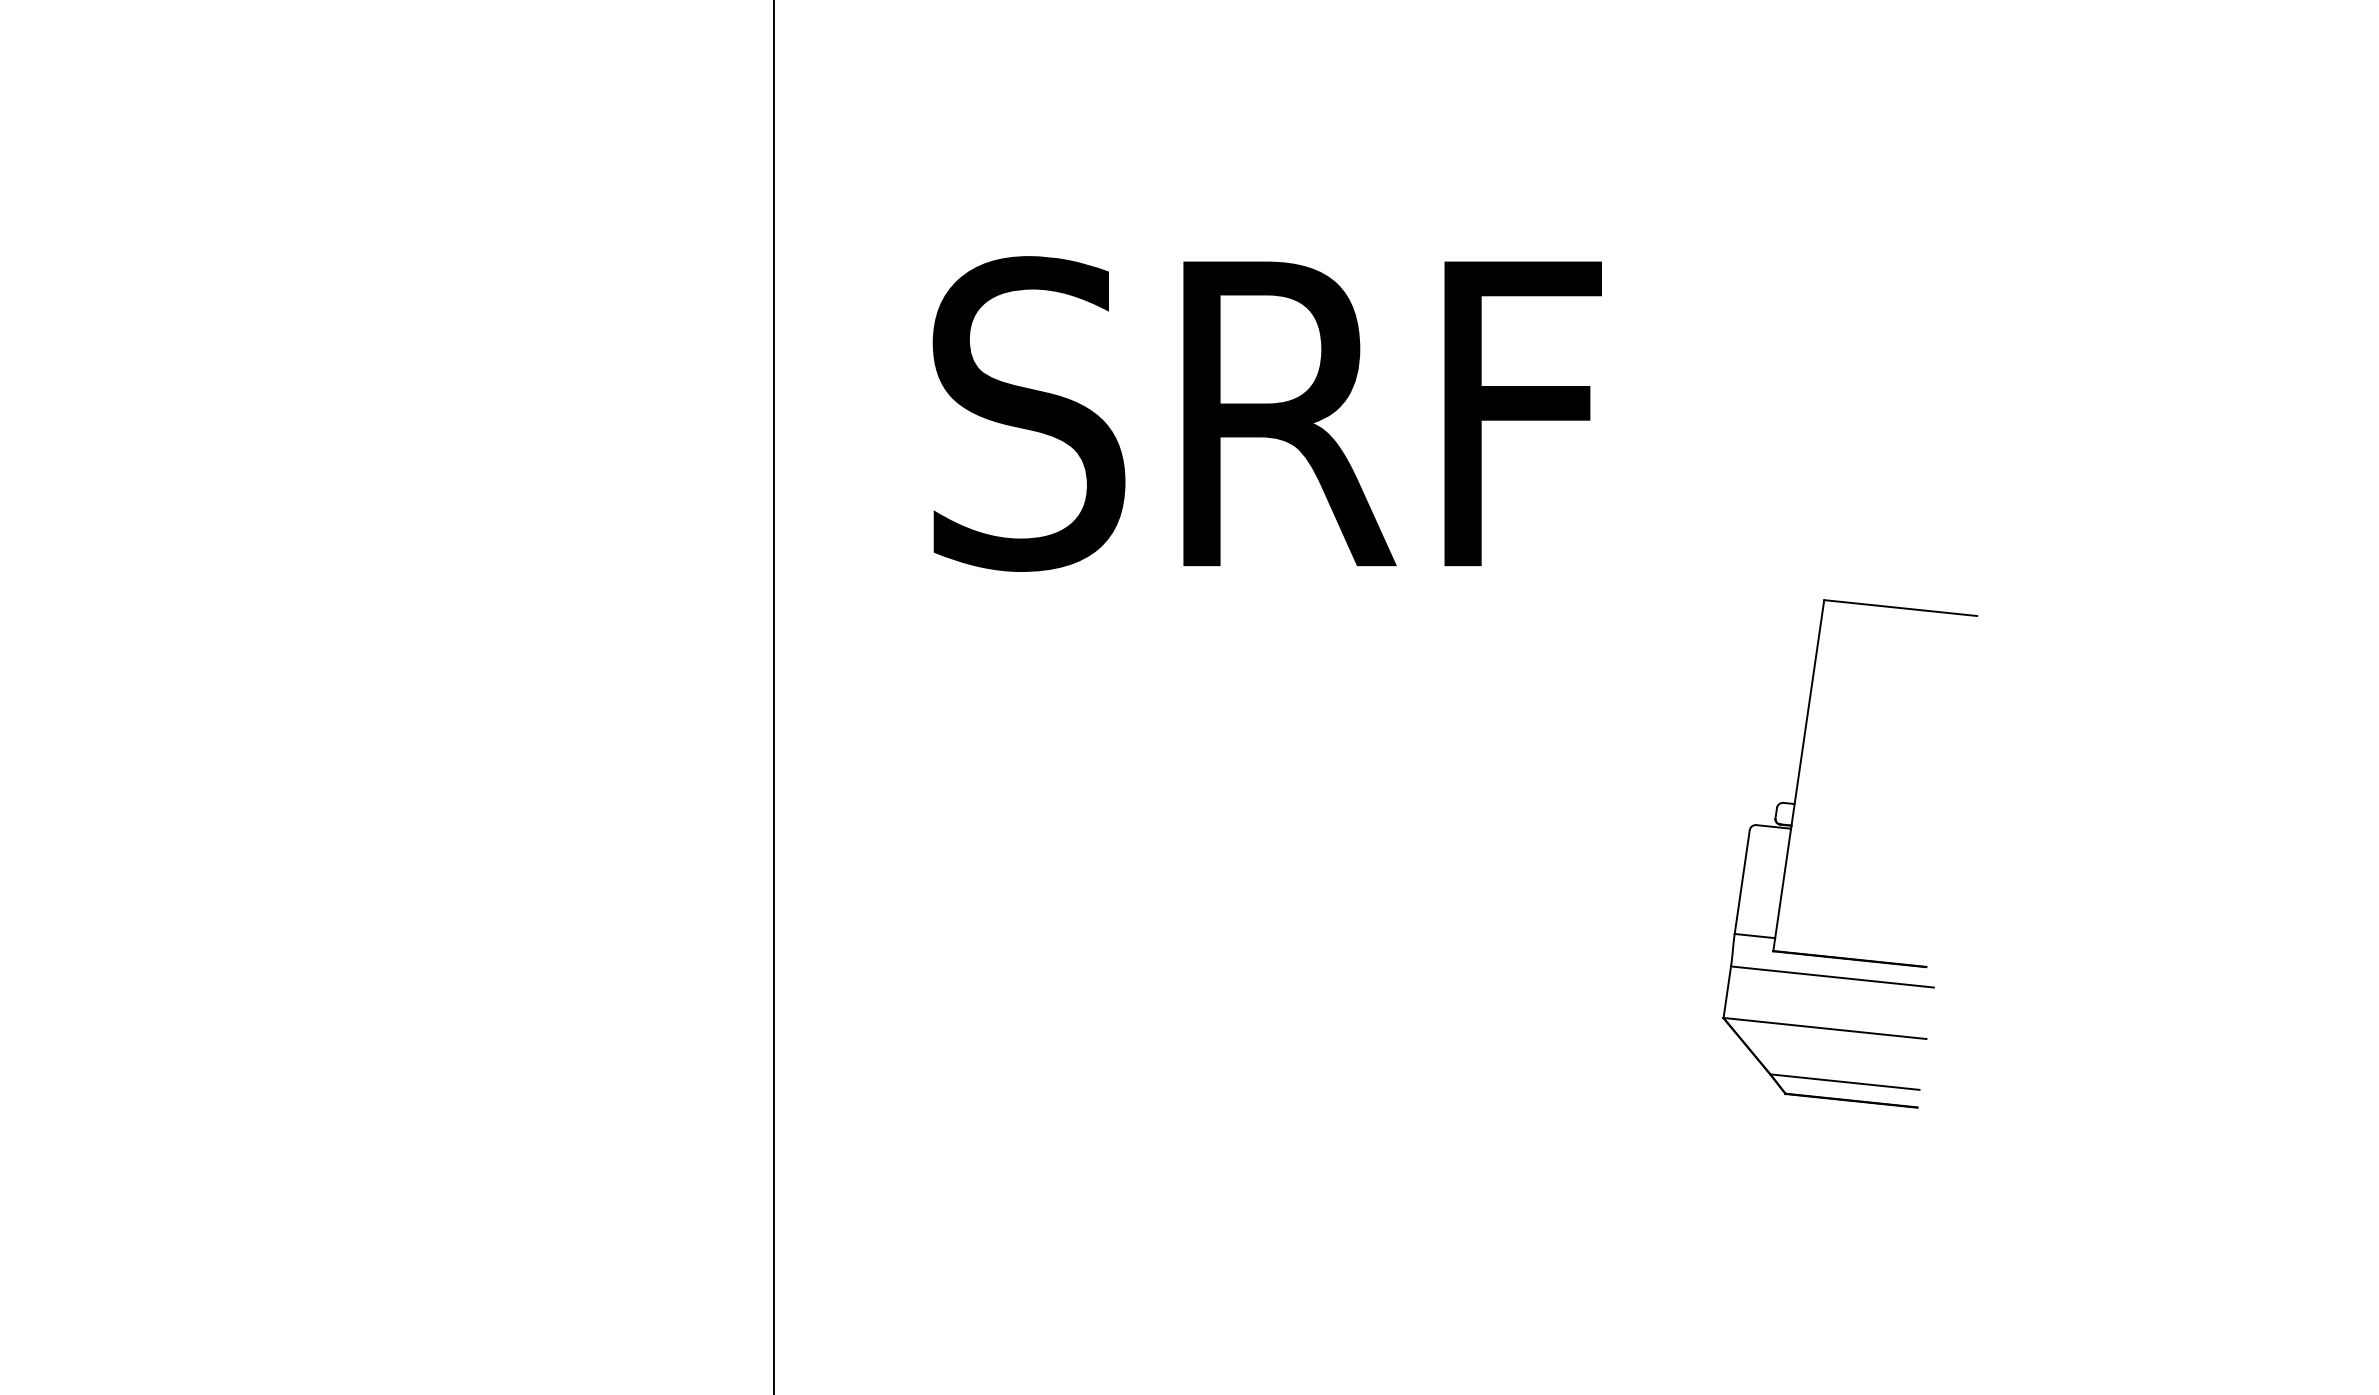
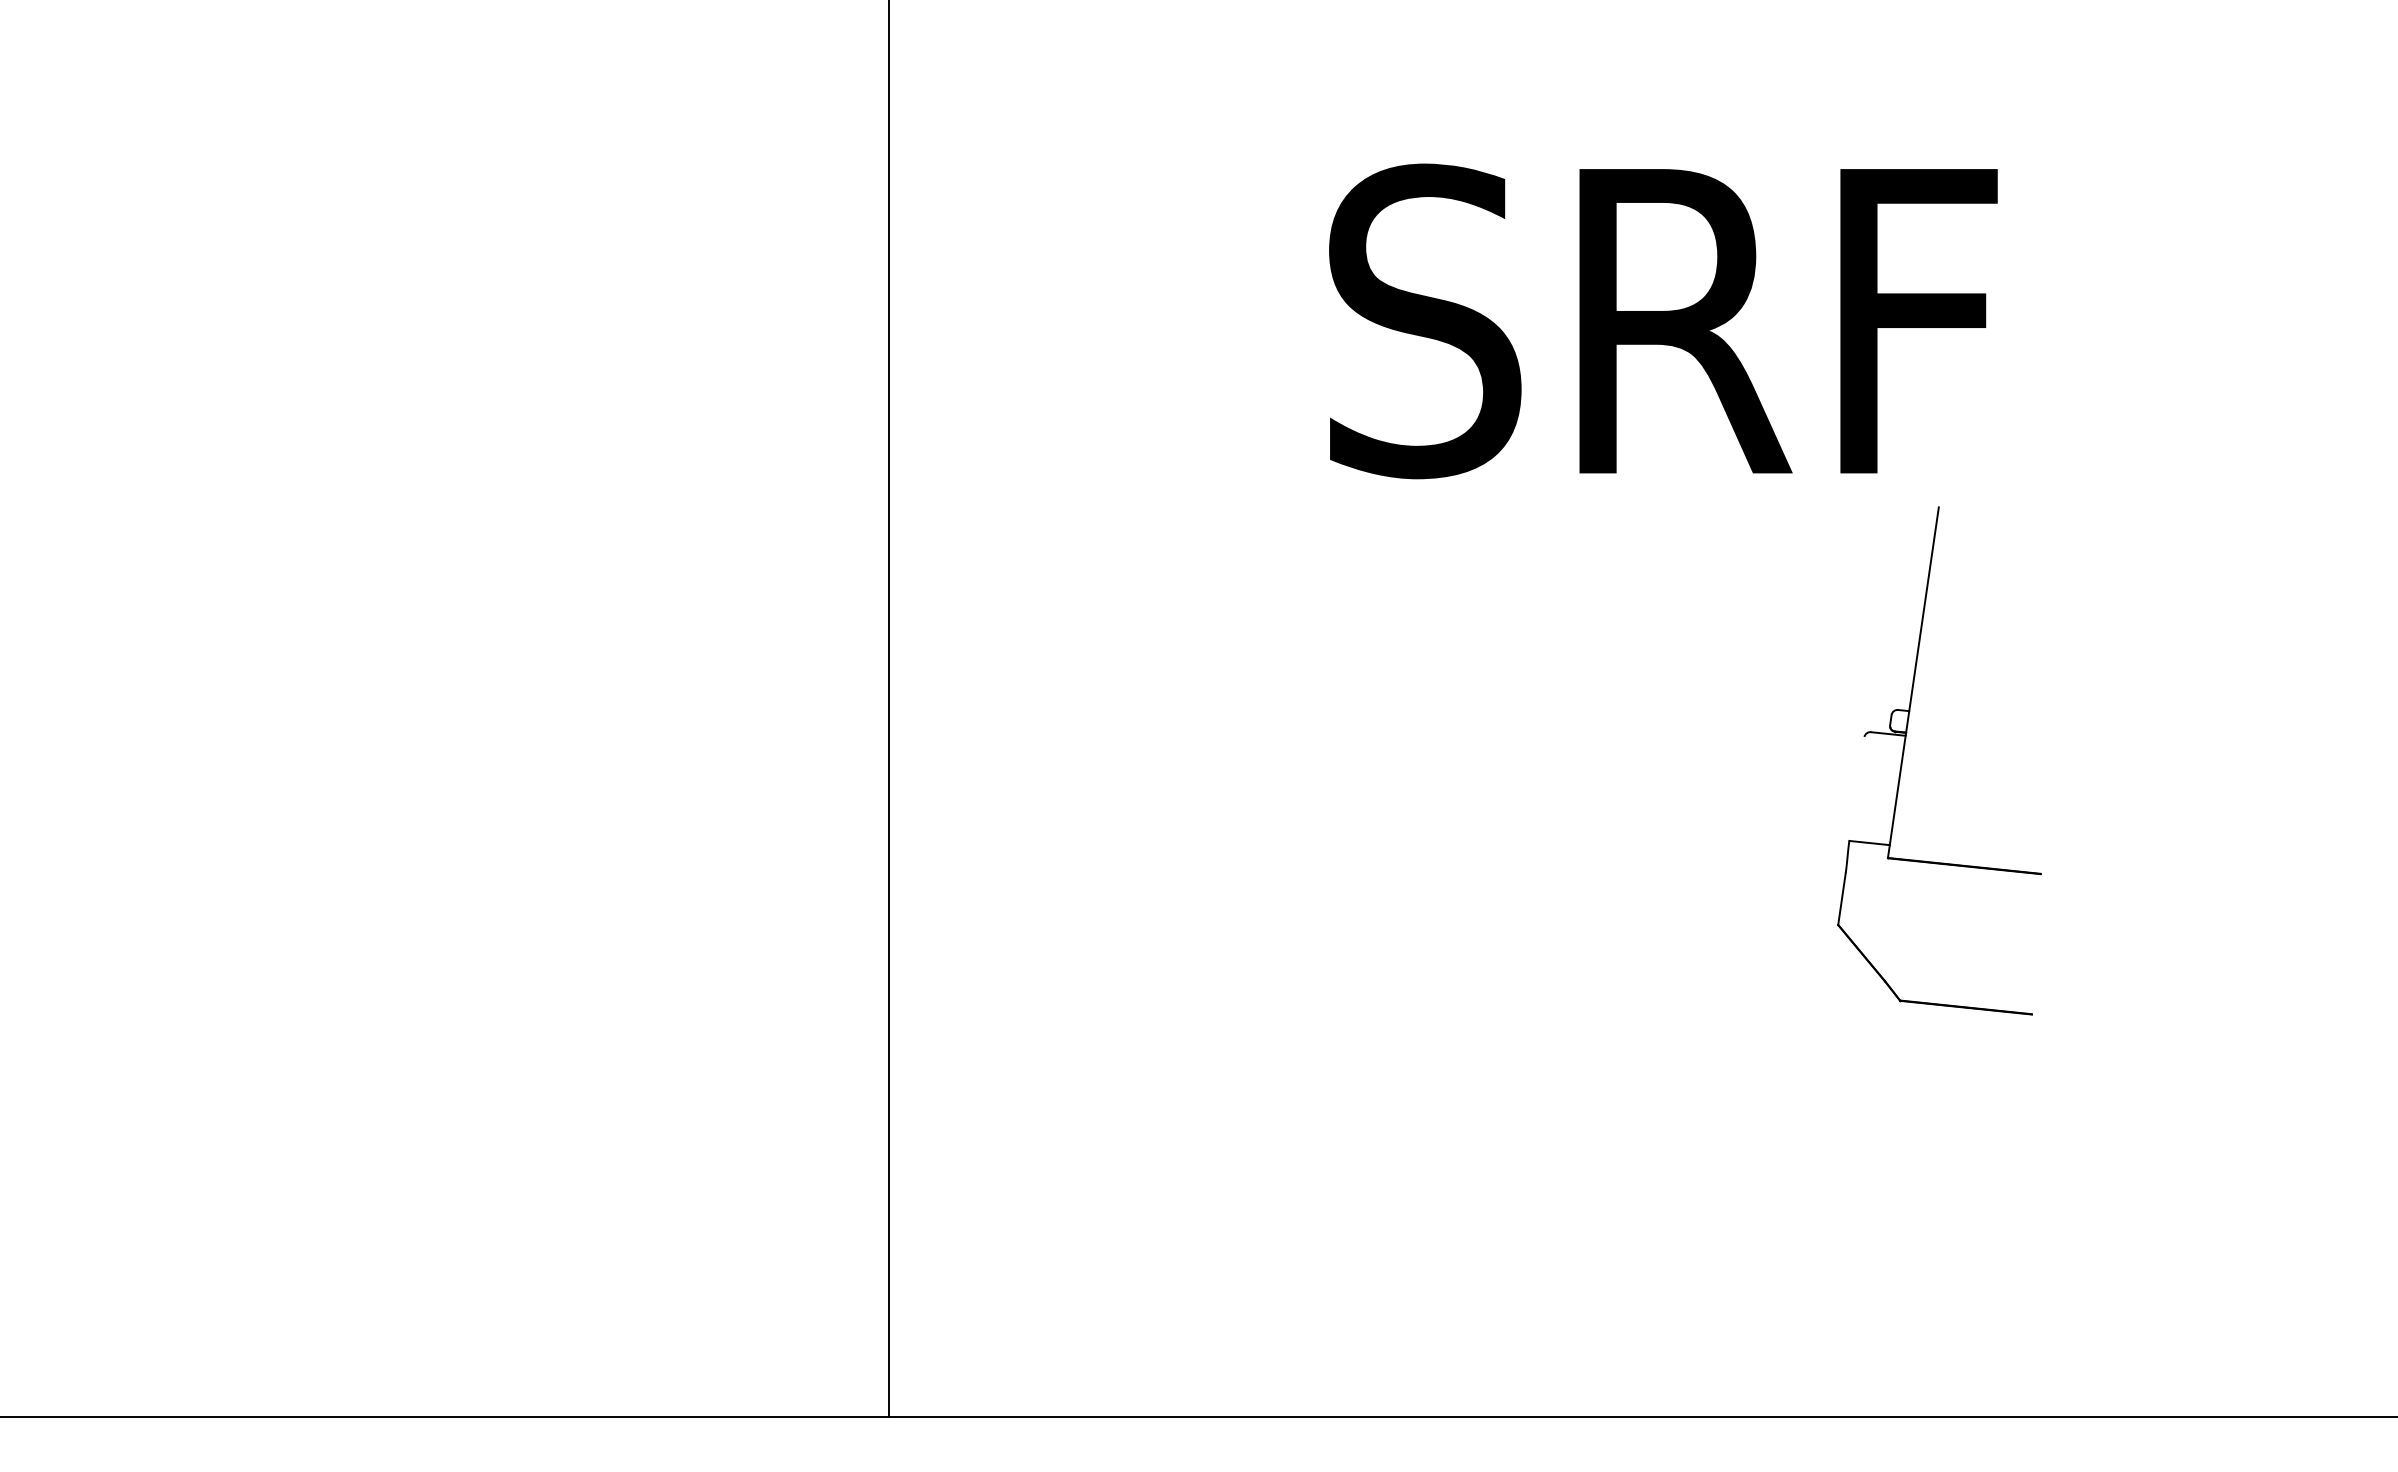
text: (1267, 414) -> (1663, 321), moved
line: (1899, 608) -> (2014, 515), removed
line: (1741, 881) -> (1856, 788), removed
line: (1831, 976) -> (1946, 883), removed
line: (1824, 1027) -> (1939, 934), removed
line: (1844, 1081) -> (1959, 988), removed

